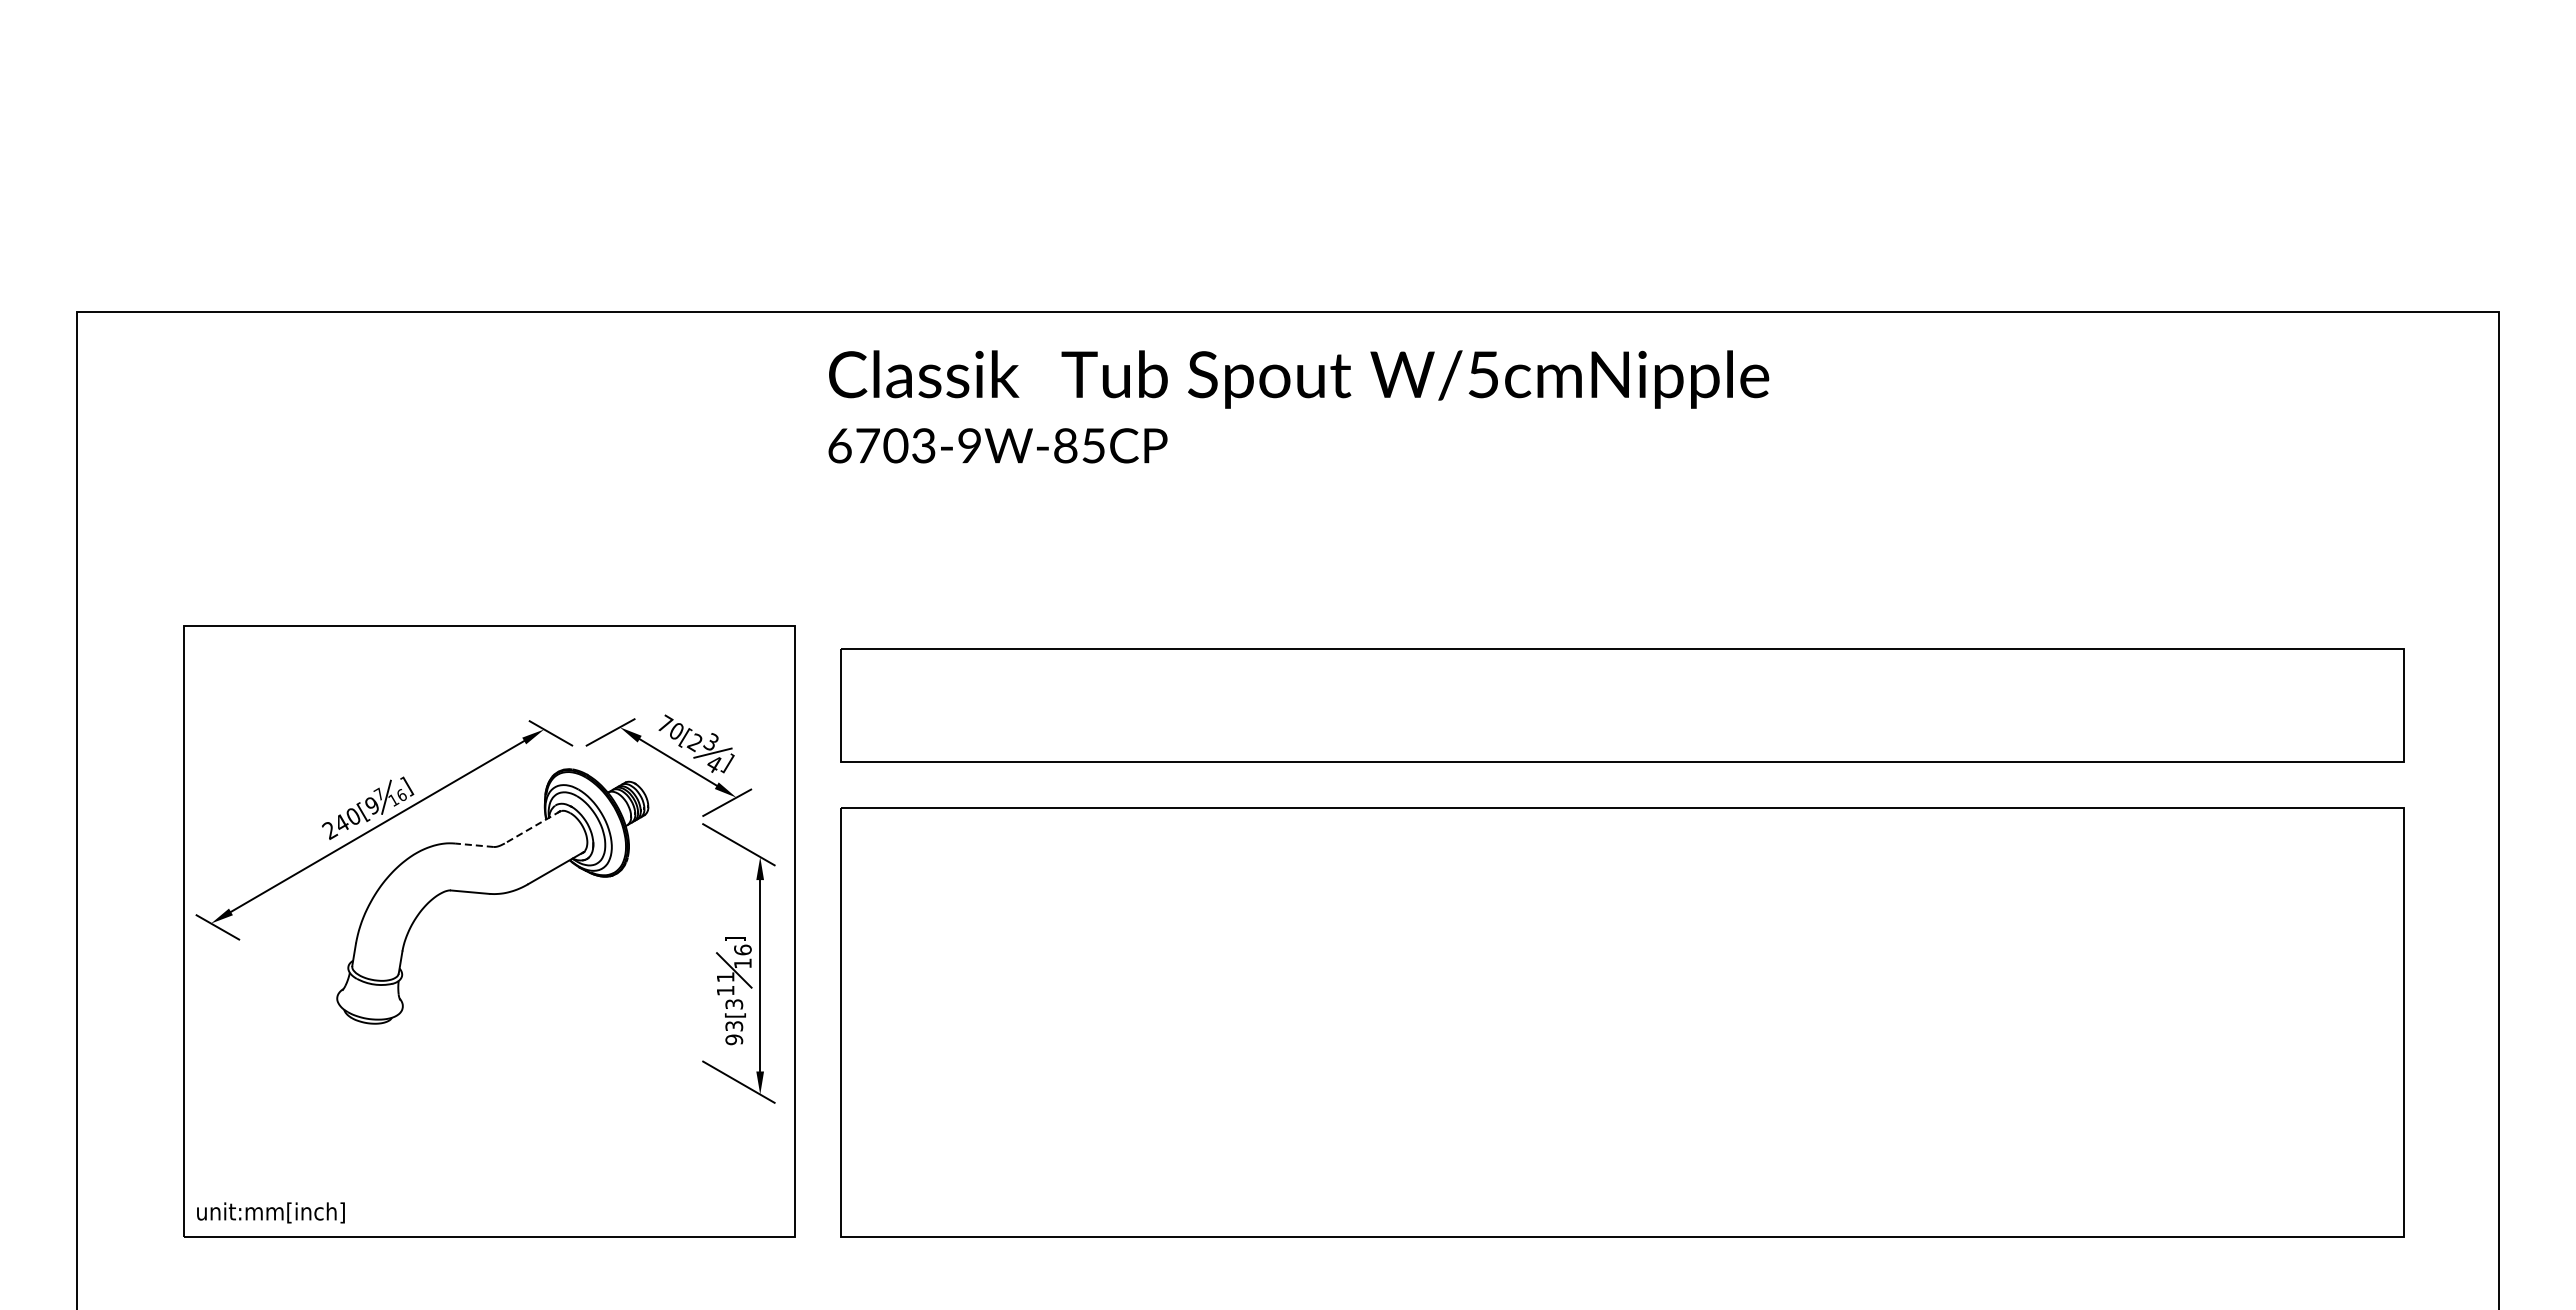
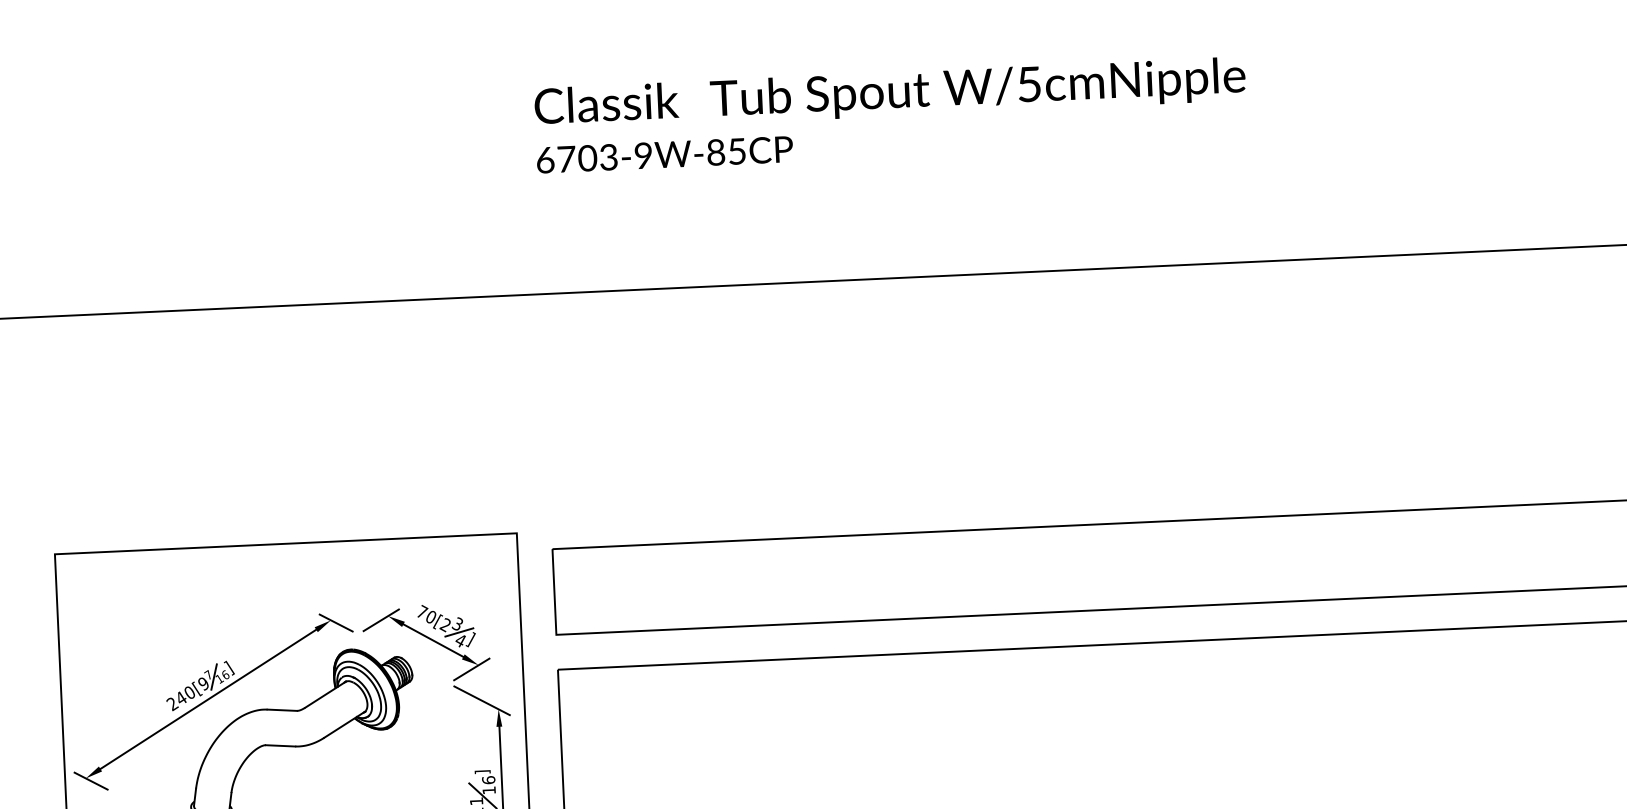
text: (1298, 406) -> (890, 114), moved
line: (532, 827) -> (325, 694), dashed -> solid
line: (473, 845) -> (281, 710), dashed -> solid

